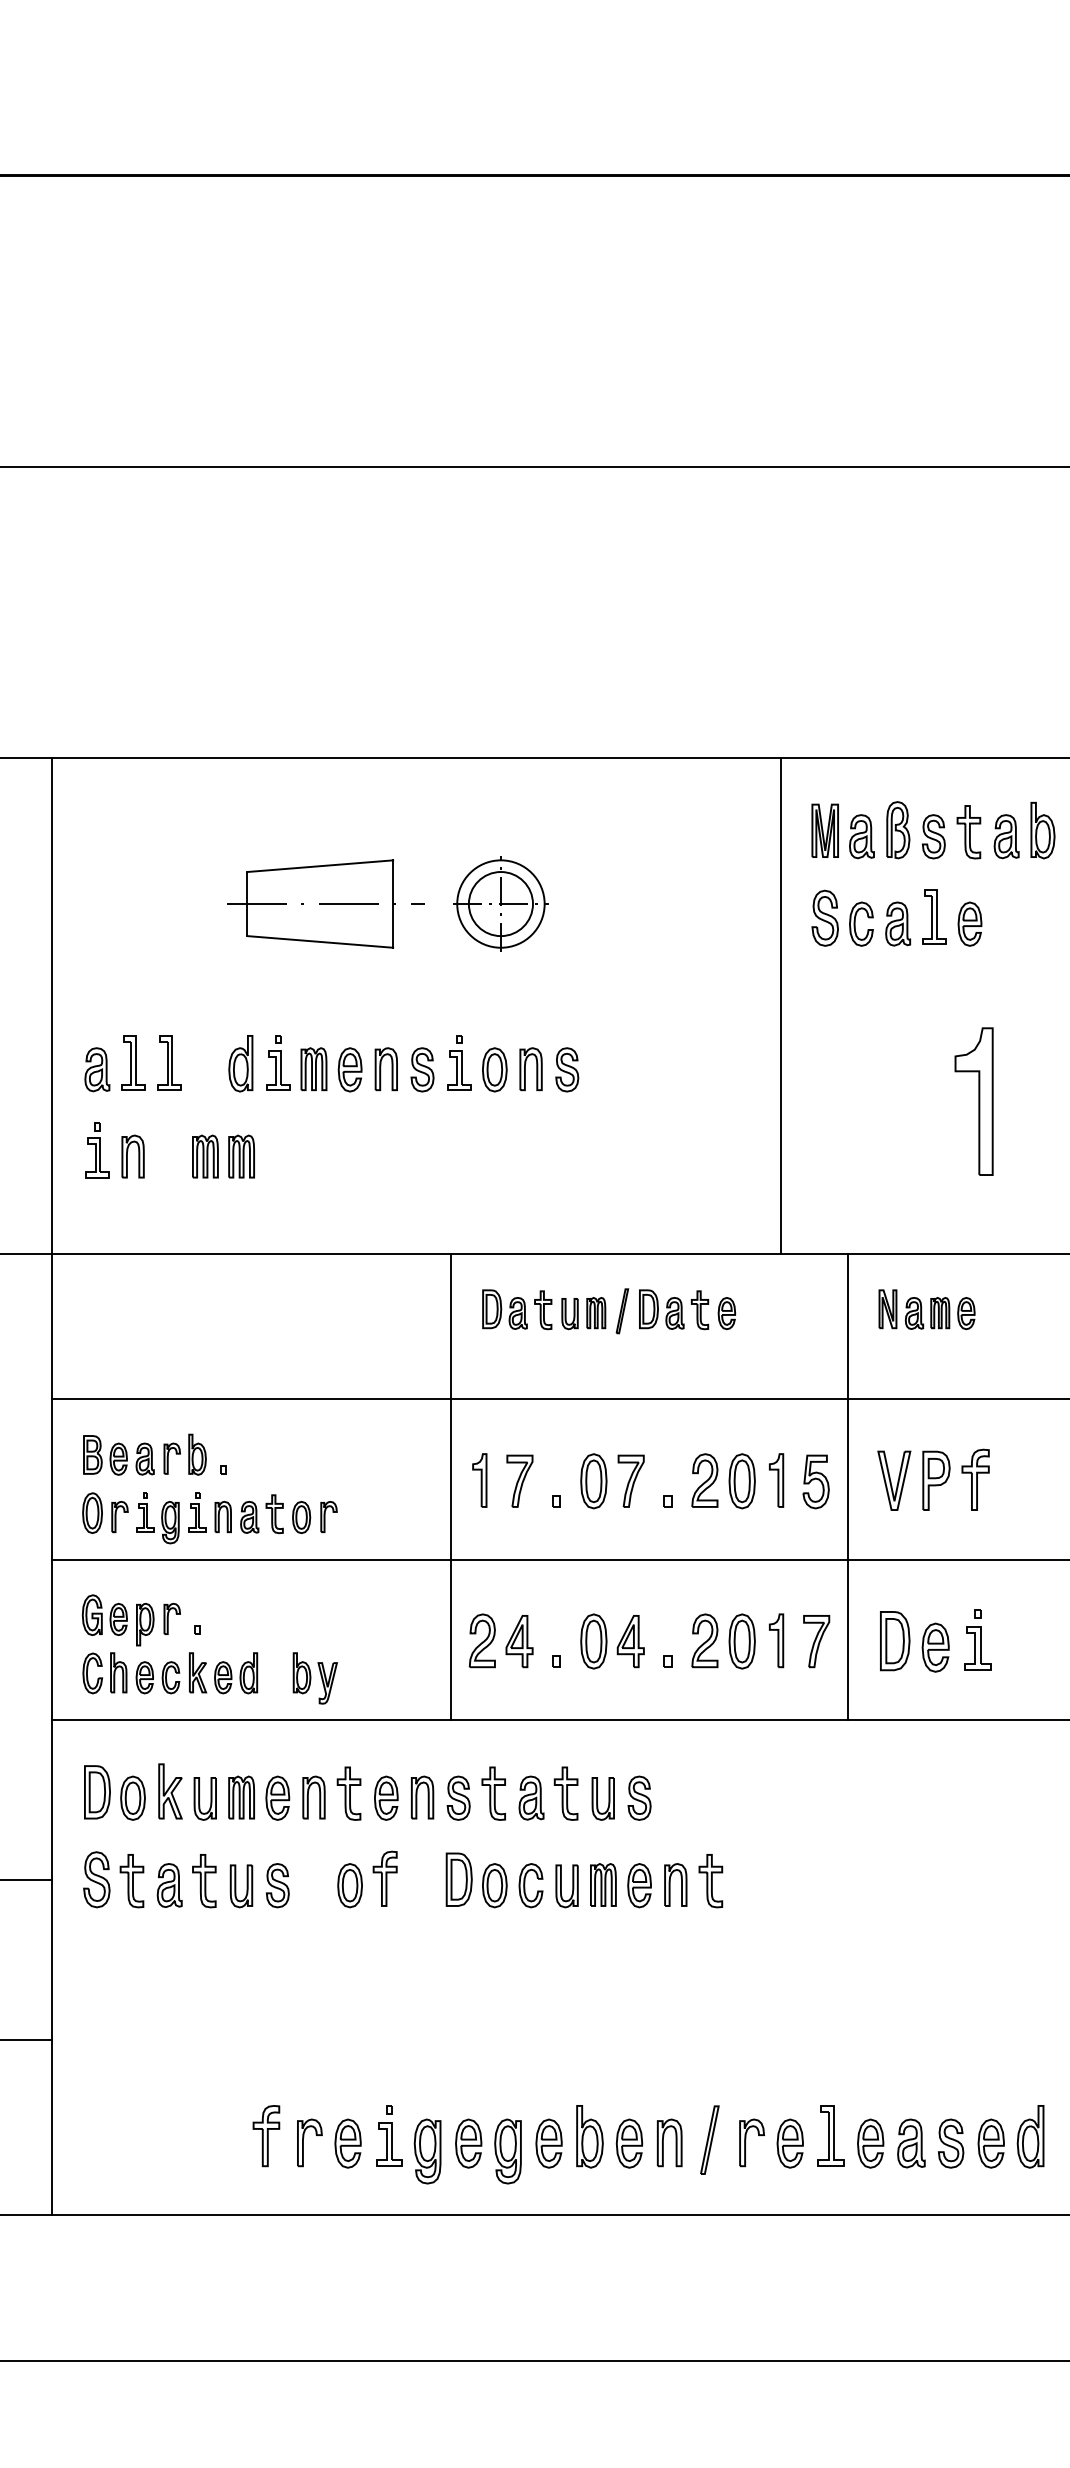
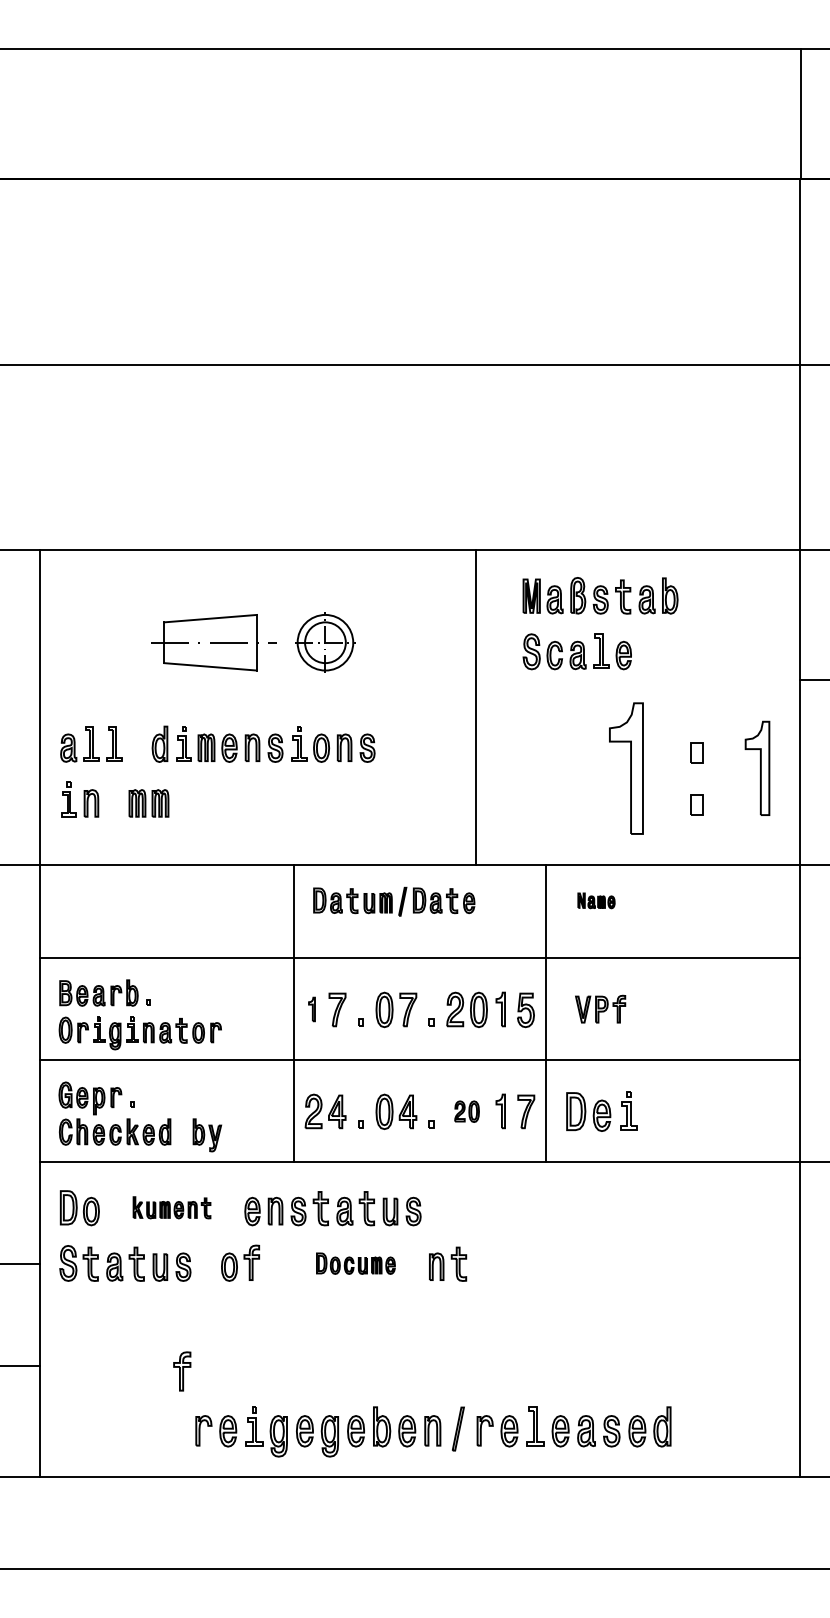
line: (780, 1005) -> (476, 707), moved
part: (974, 1100) -> (626, 767), size x1.4
part: (927, 1309) -> (596, 900), size x0.6
part: (479, 1480) -> (311, 1009), size x0.7
part: (933, 1480) -> (600, 1009), size x0.7
part: (722, 1640) -> (466, 1111), size x0.6
part: (258, 1791) -> (171, 1207), size x0.6
part: (548, 1879) -> (355, 1263), size x0.6
part: (266, 2136) -> (182, 1371), moved

